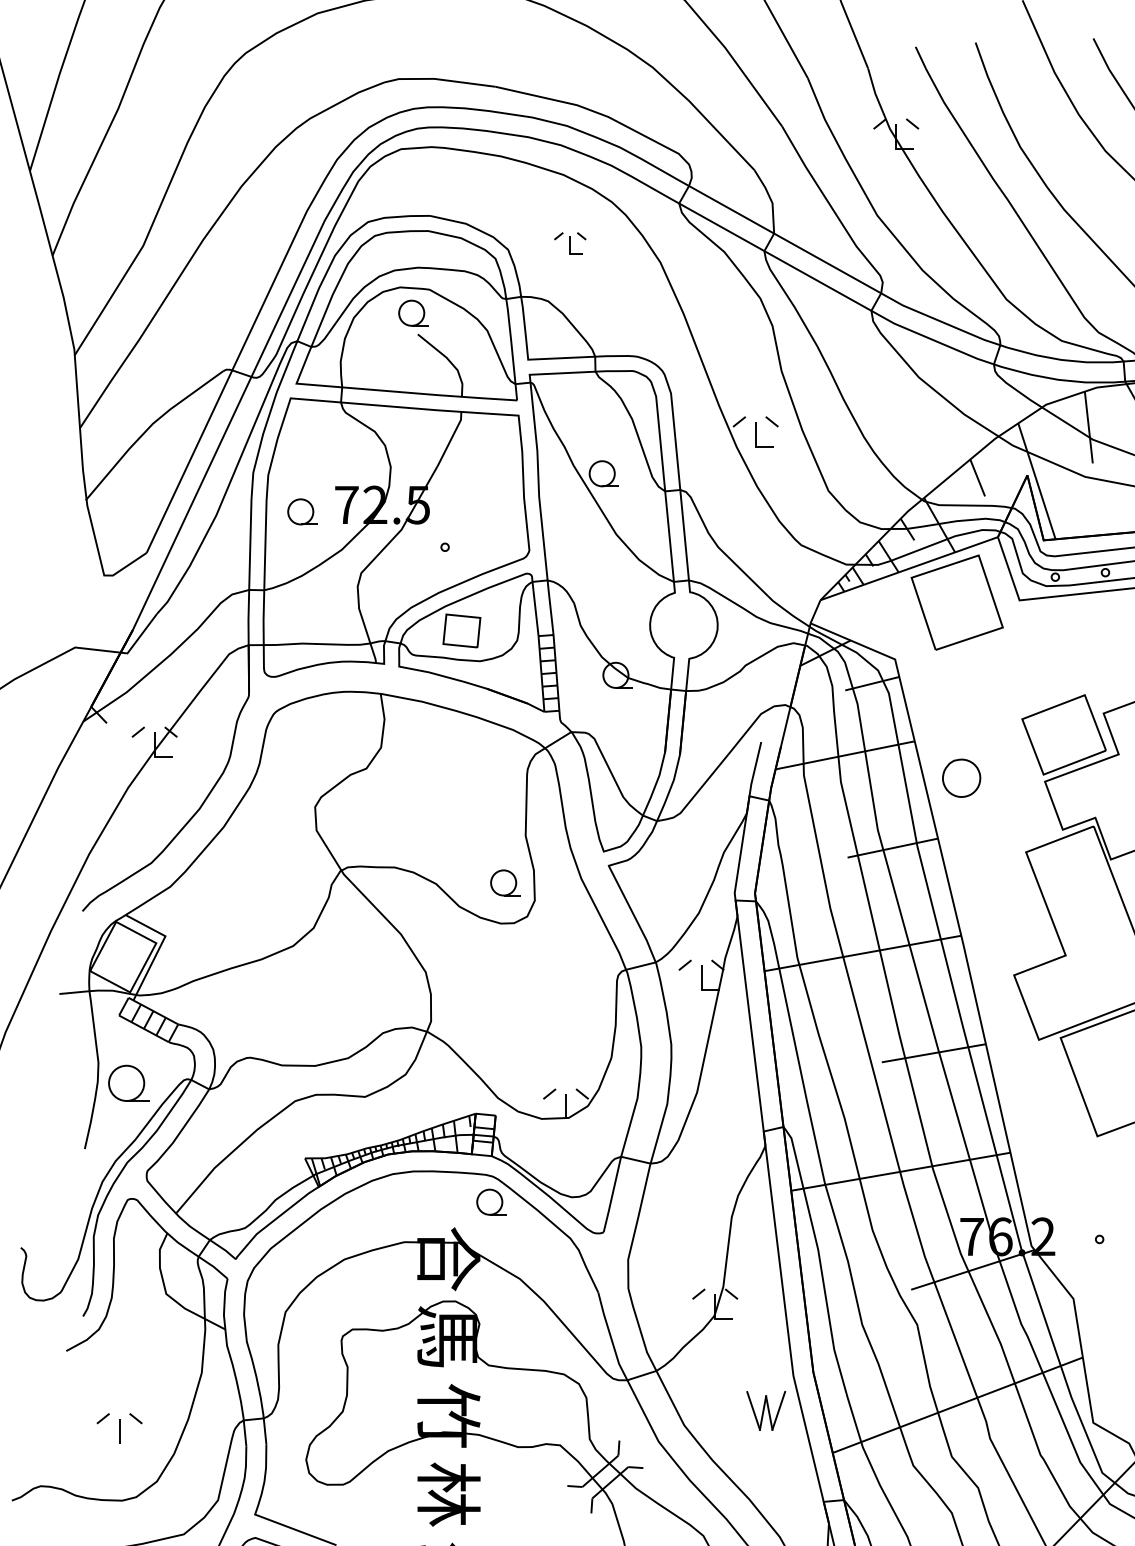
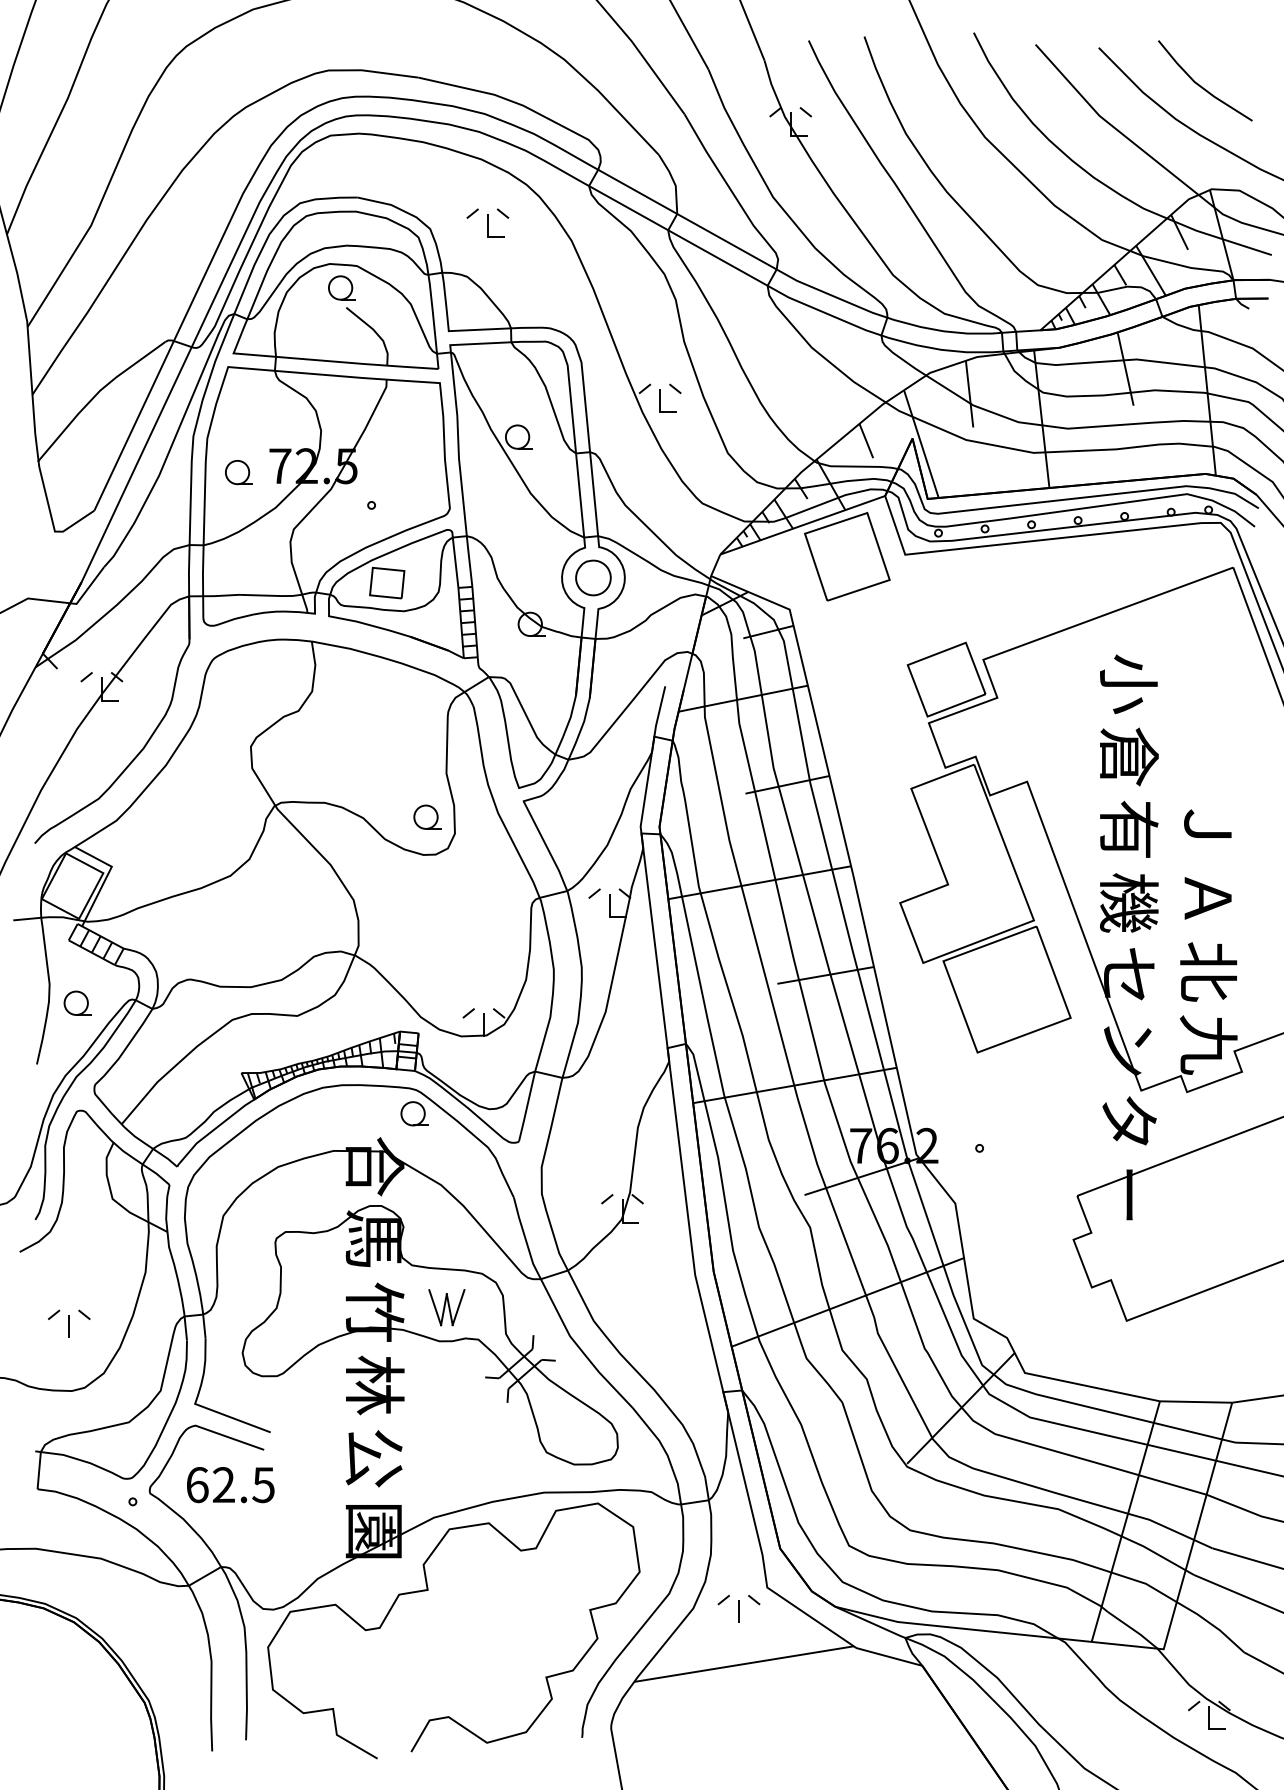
part: (569, 242) -> (487, 222), size x1.43
part: (961, 777) -> (593, 577), moved
part: (128, 1082) -> (77, 1002), size x0.71
part: (765, 1410) -> (446, 1307), moved

